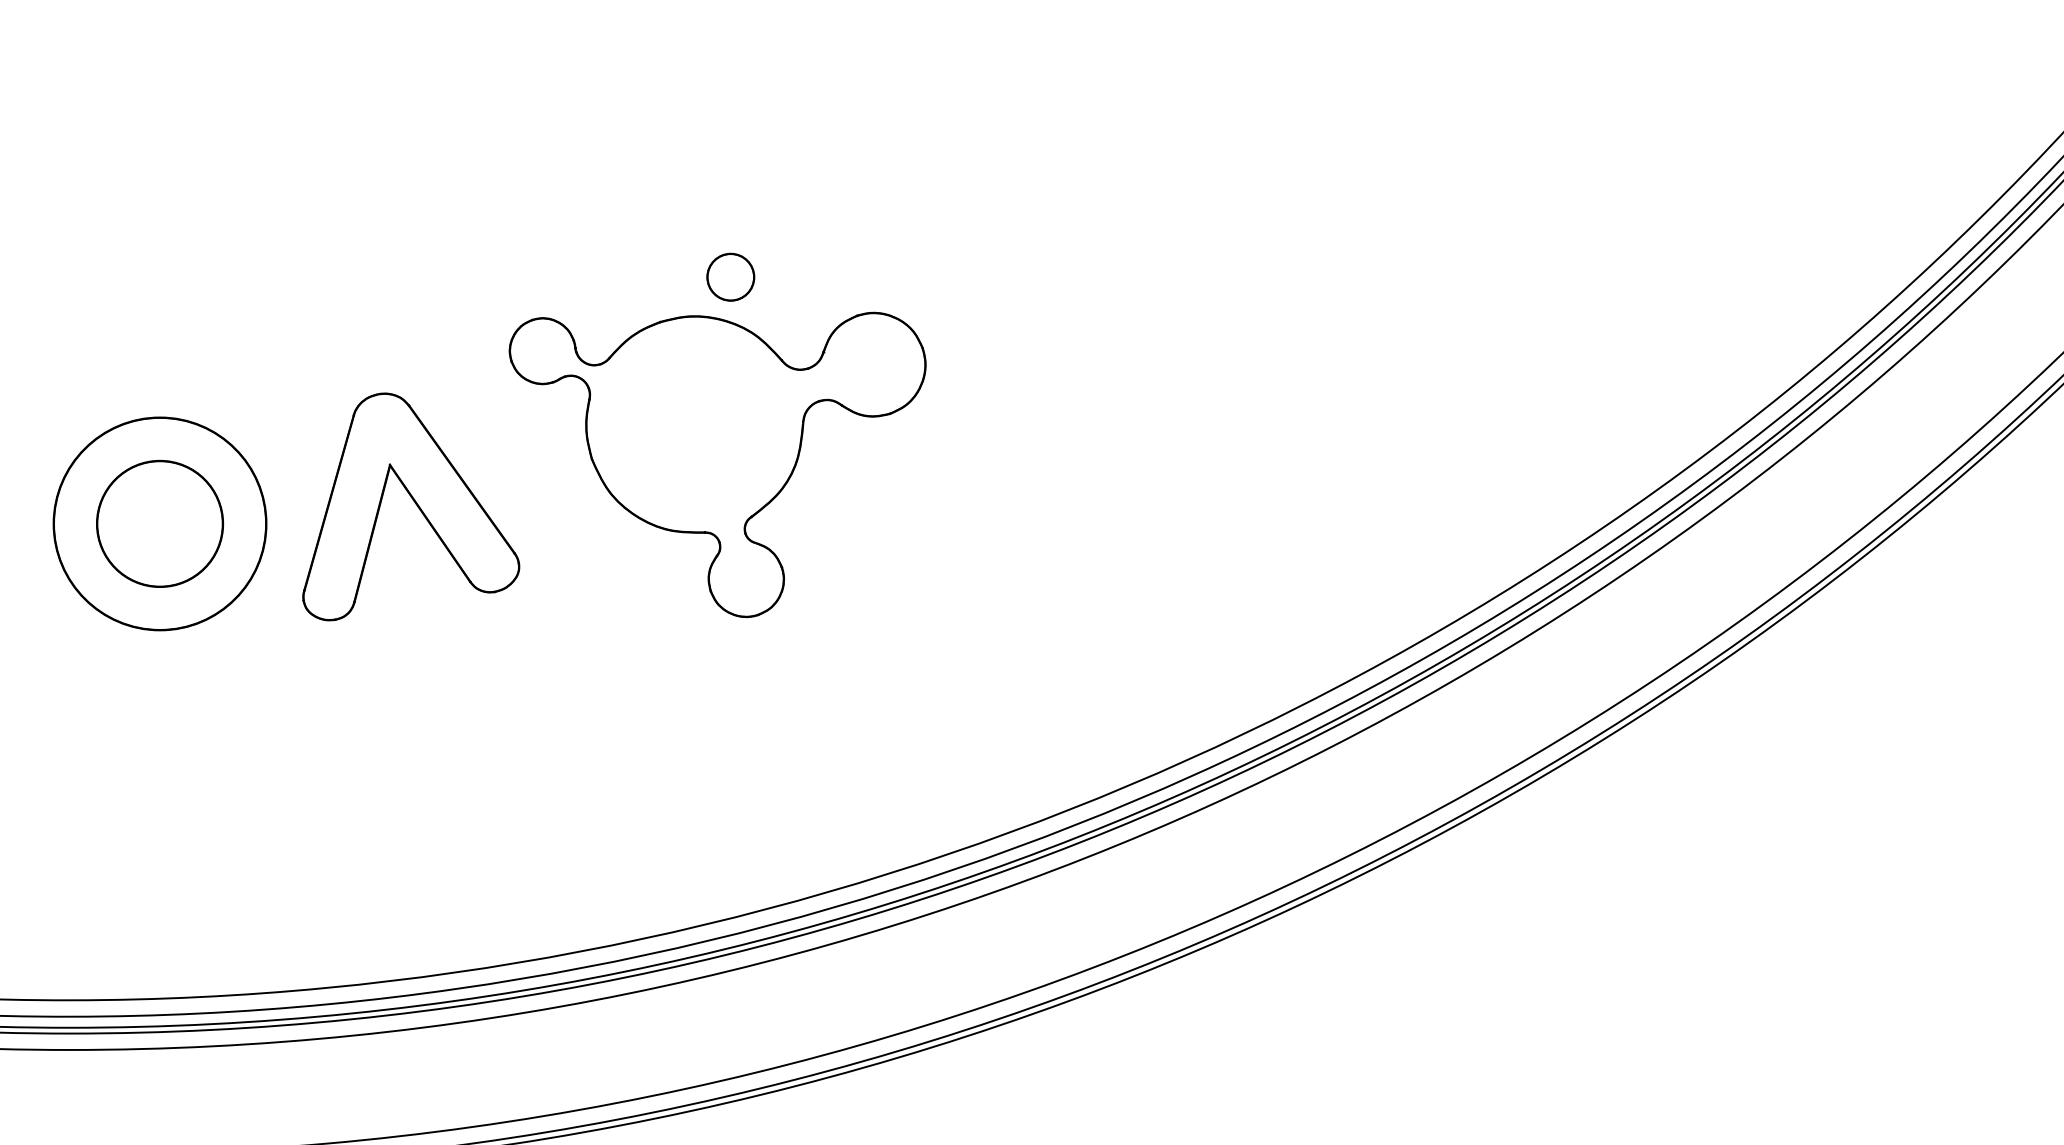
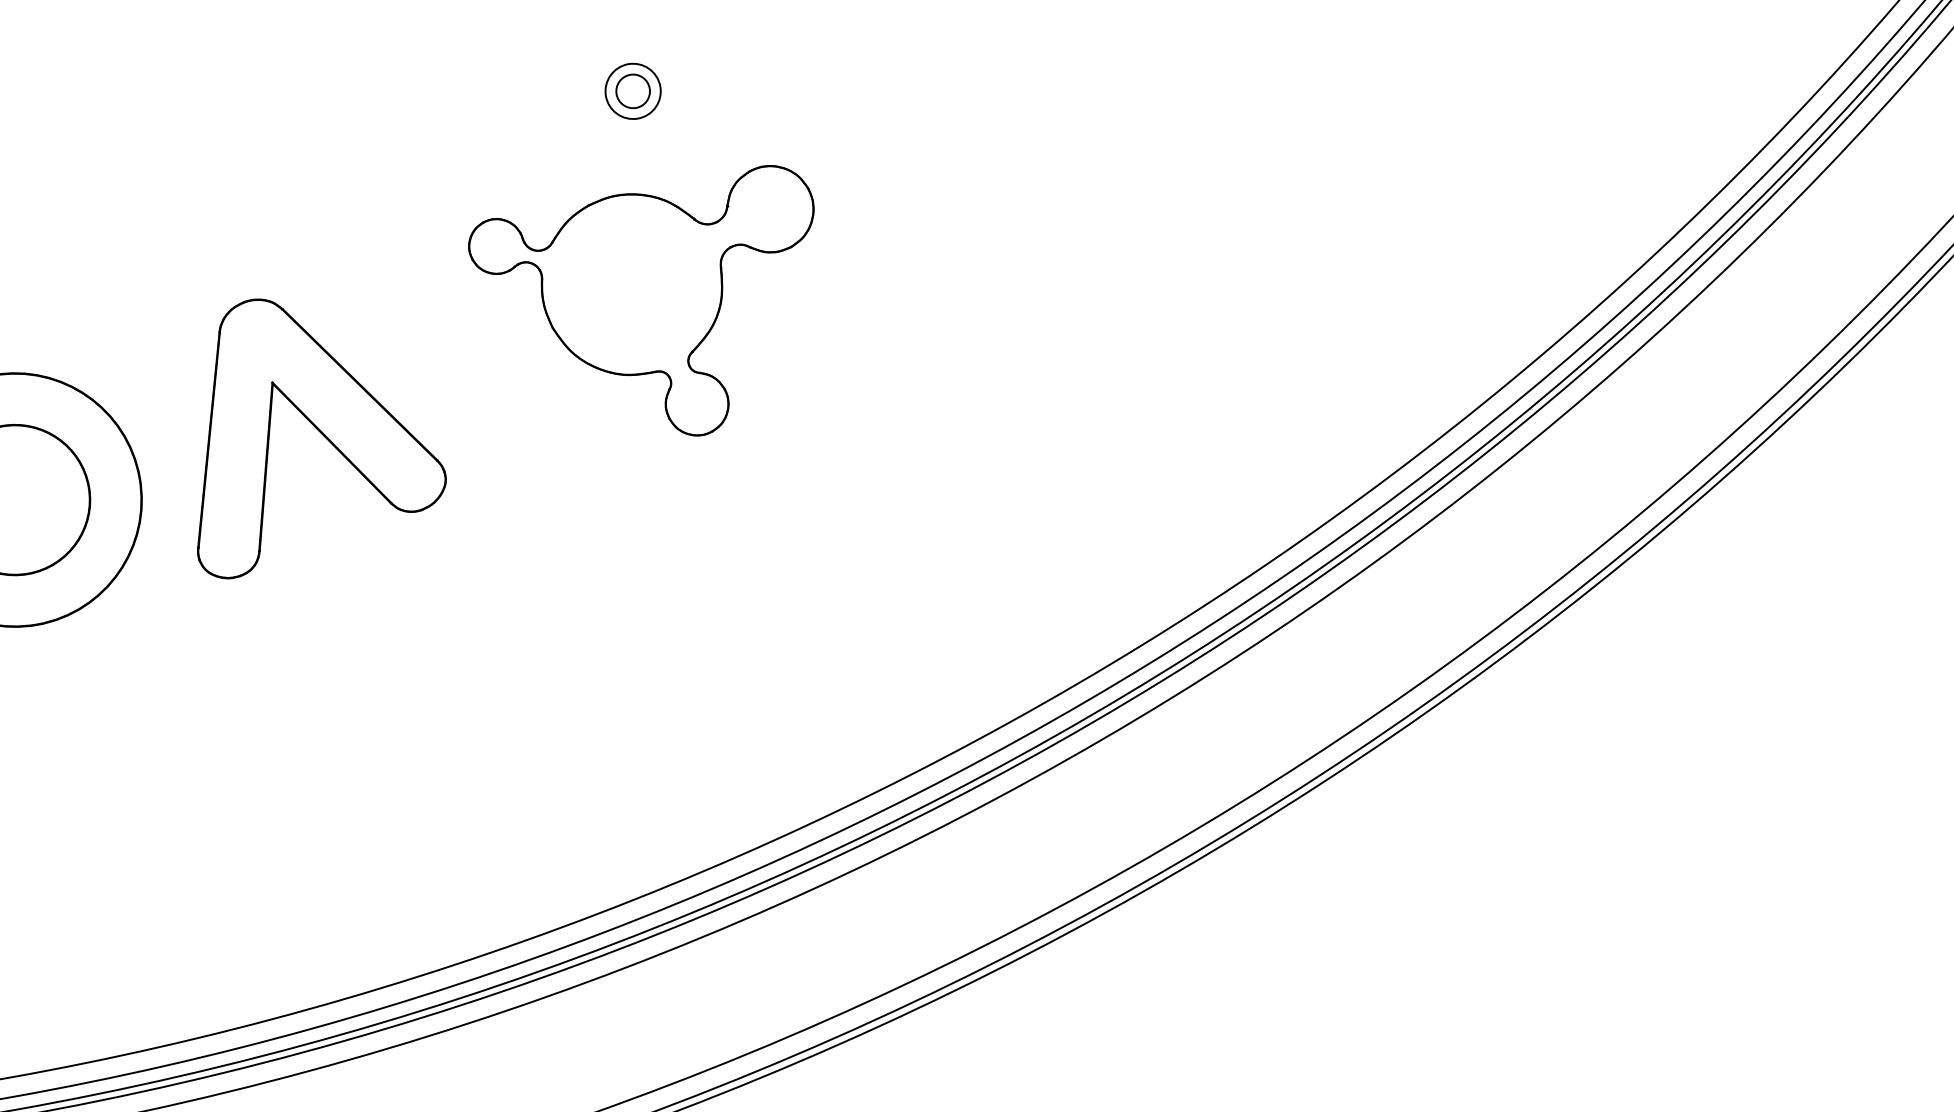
circle: (730, 276) -> (632, 90), size x0.6
part: (717, 464) -> (656, 313), size x0.7

